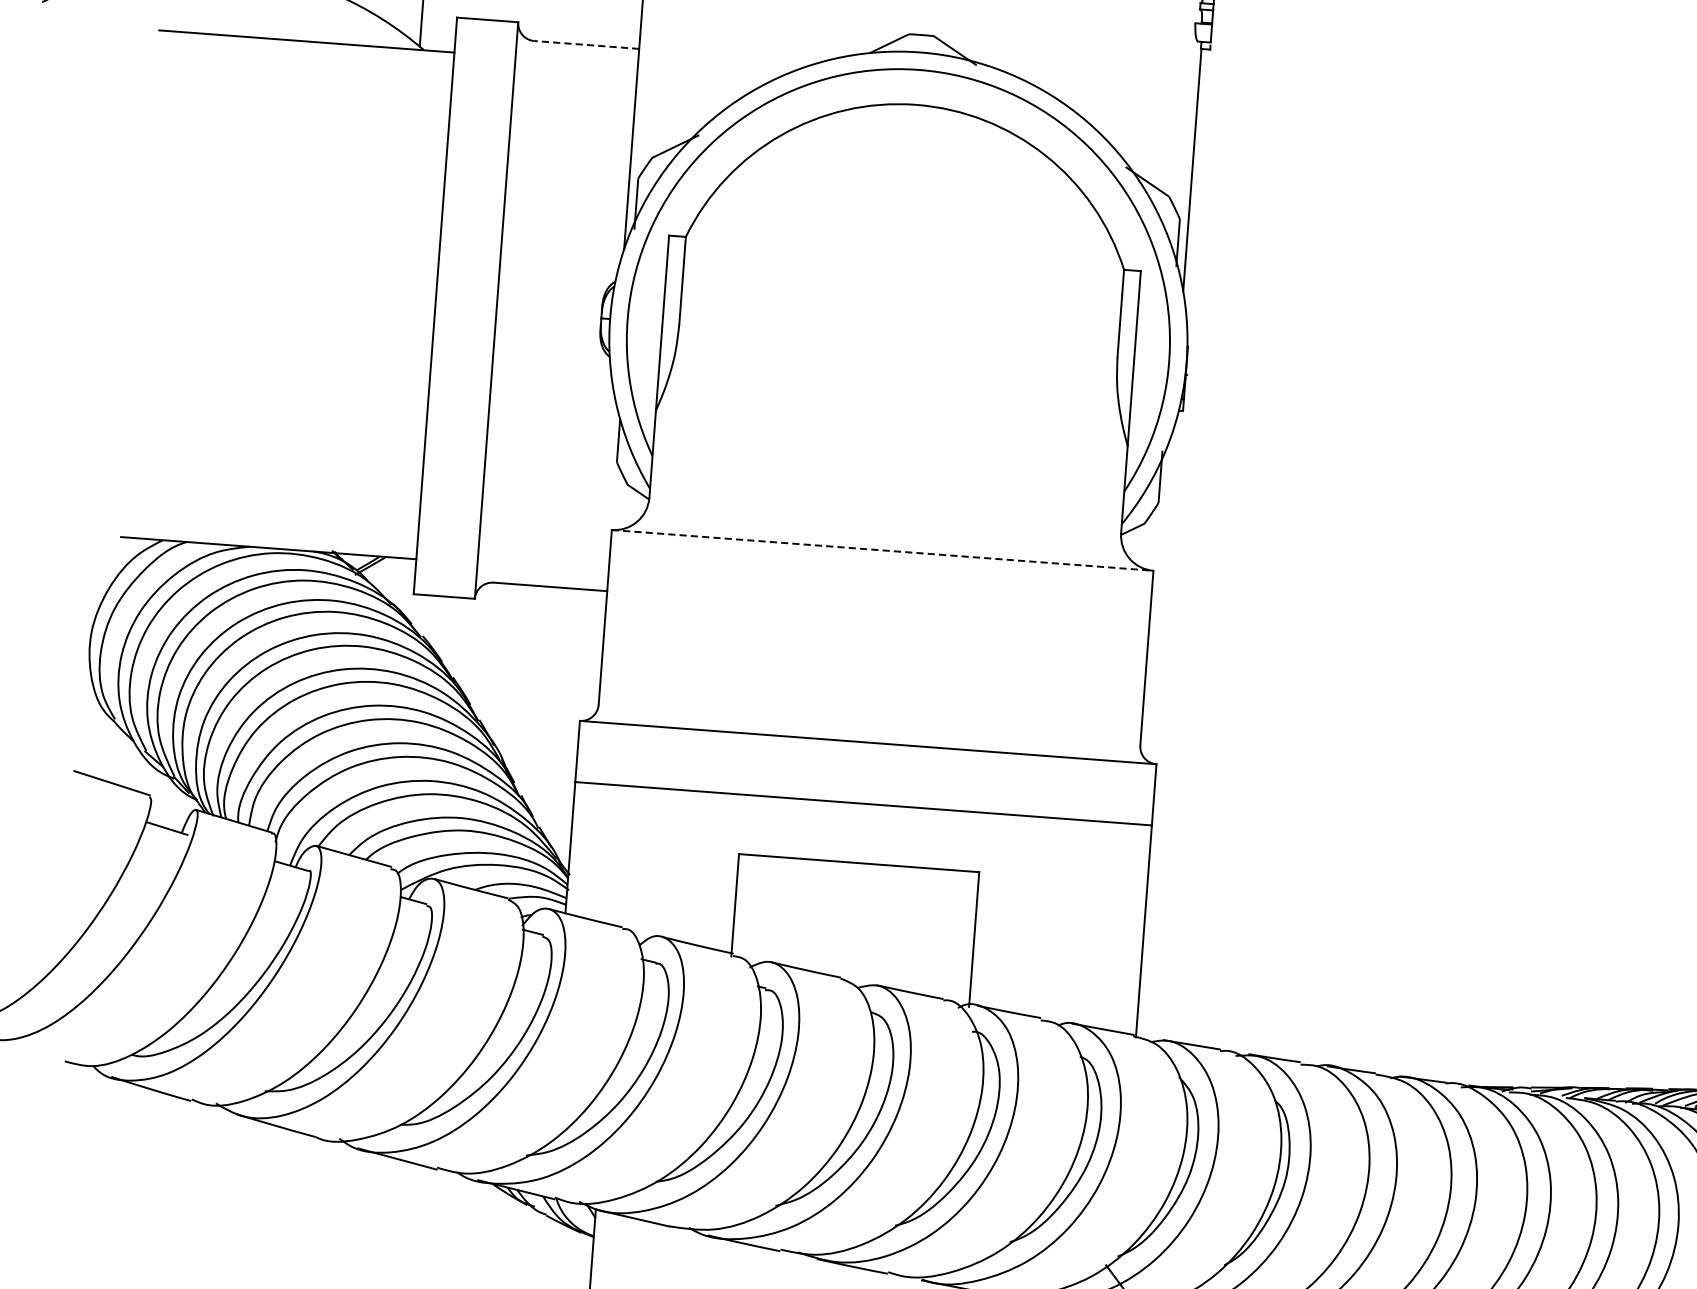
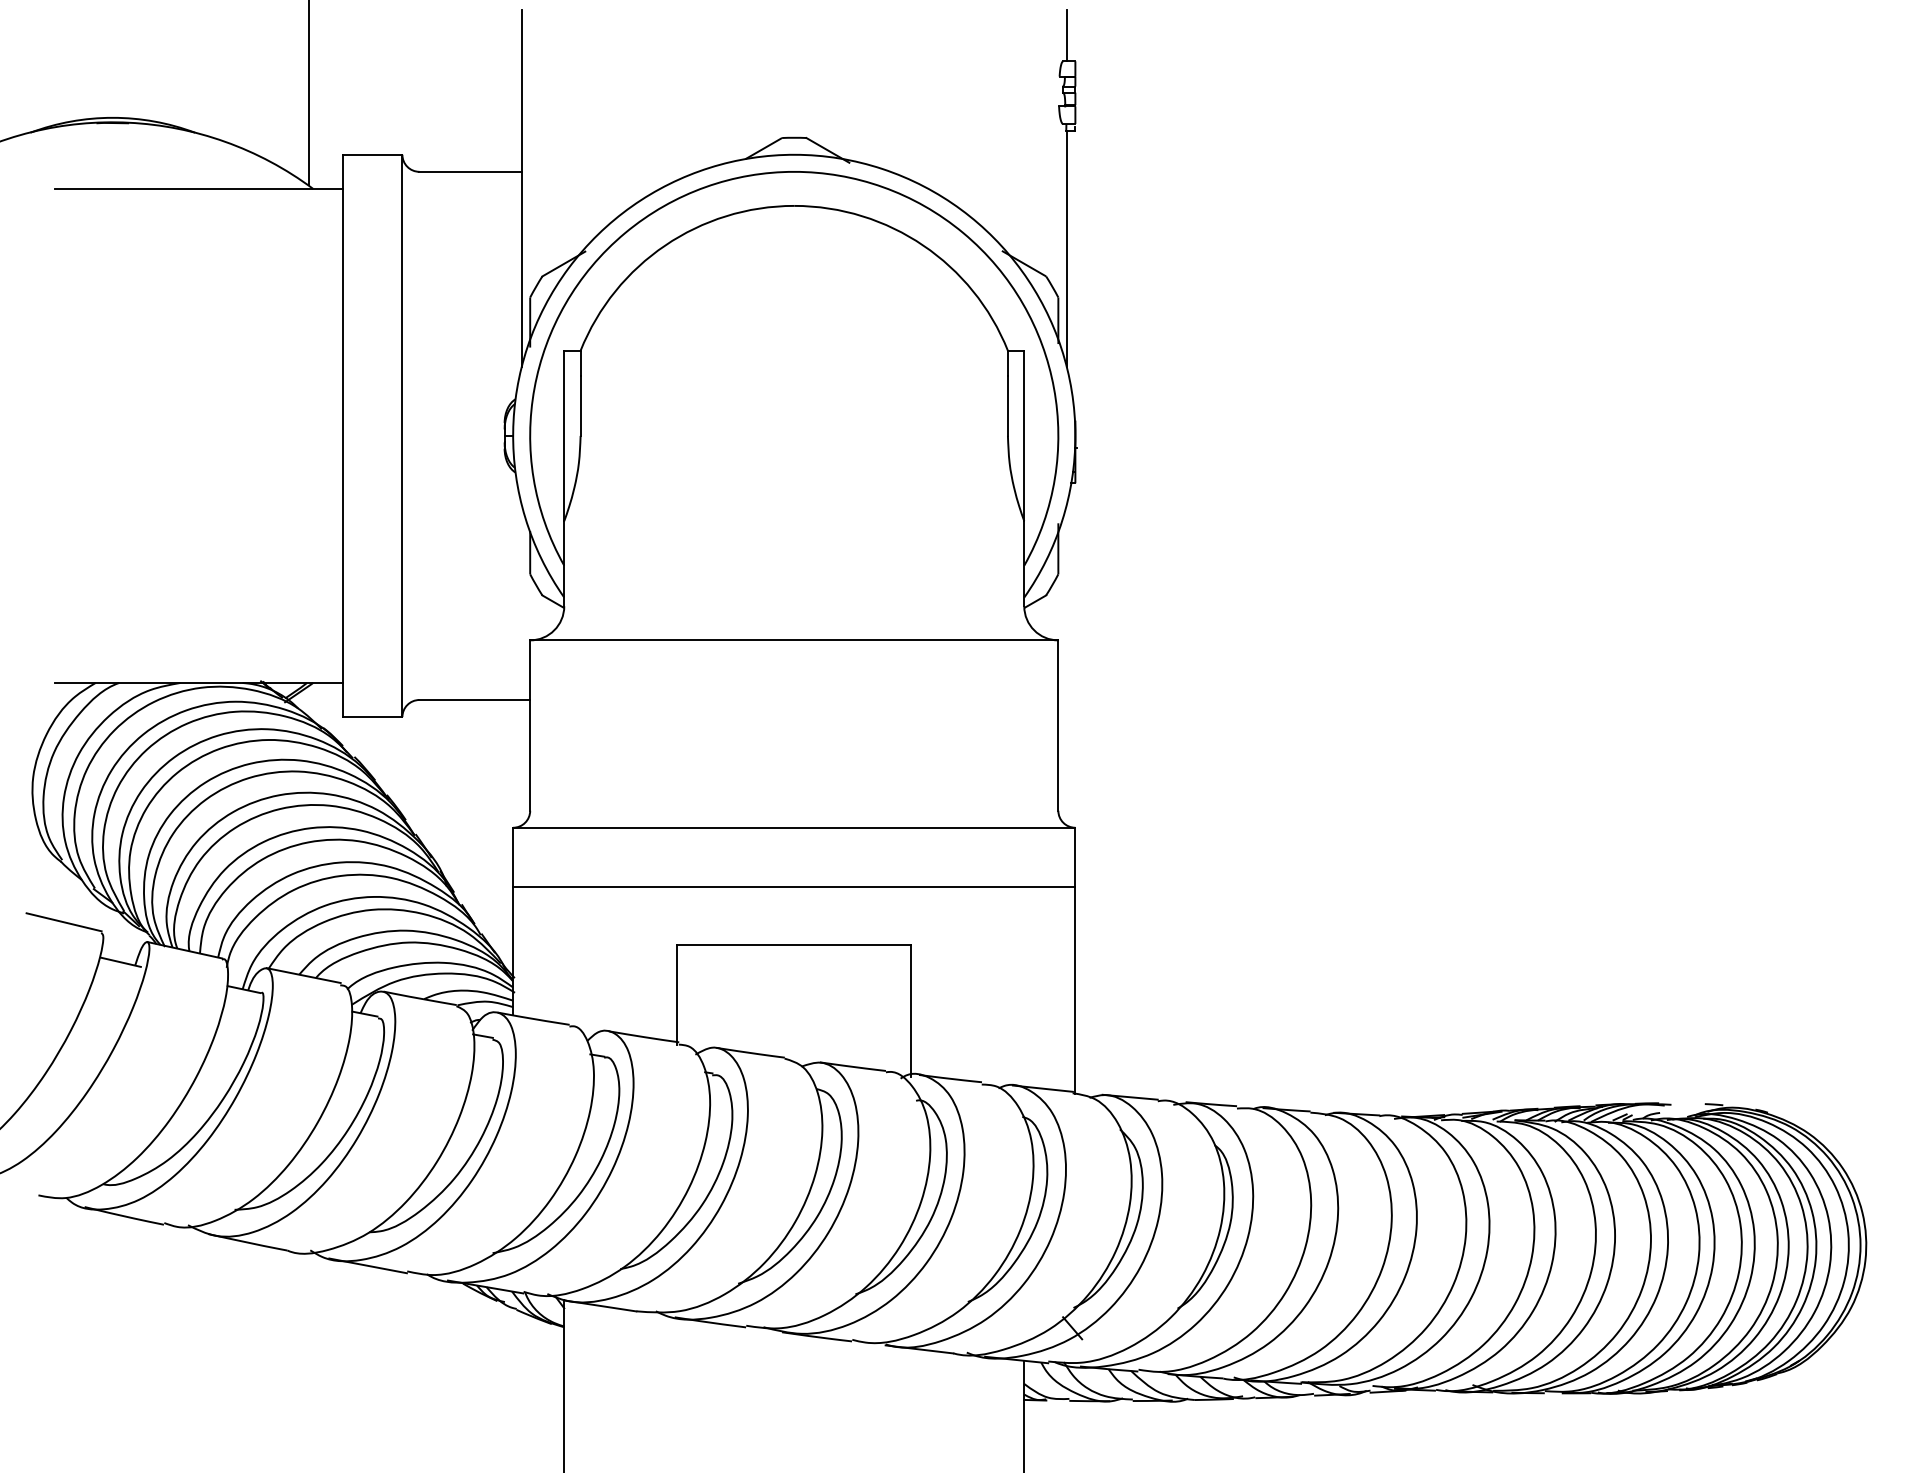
line: (586, 44) -> (470, 171), dashed -> solid
line: (882, 550) -> (794, 640), dashed -> solid

